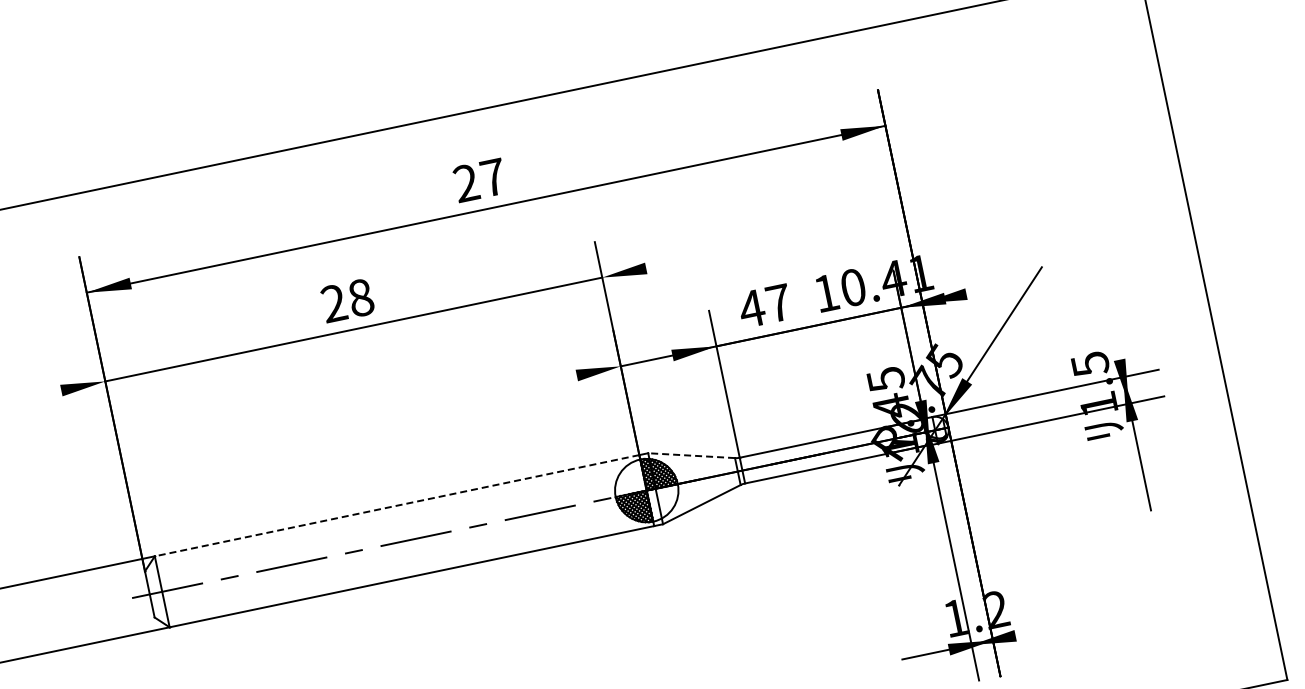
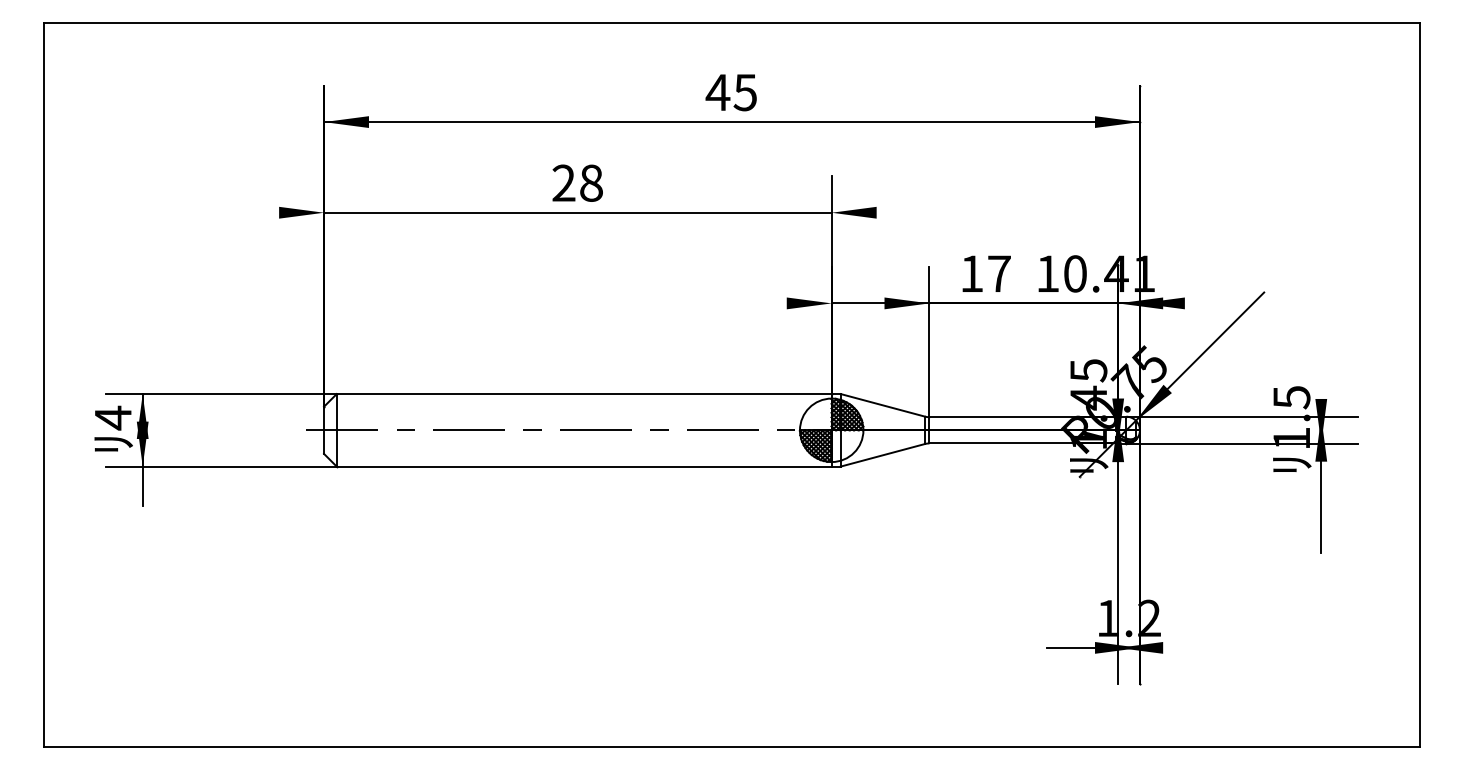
text: (479, 180) -> (731, 92), 27 -> 45
text: (751, 308) -> (971, 273), 47 -> 17
line: (691, 455) -> (882, 405), dashed -> solid
line: (396, 506) -> (583, 394), dashed -> solid

